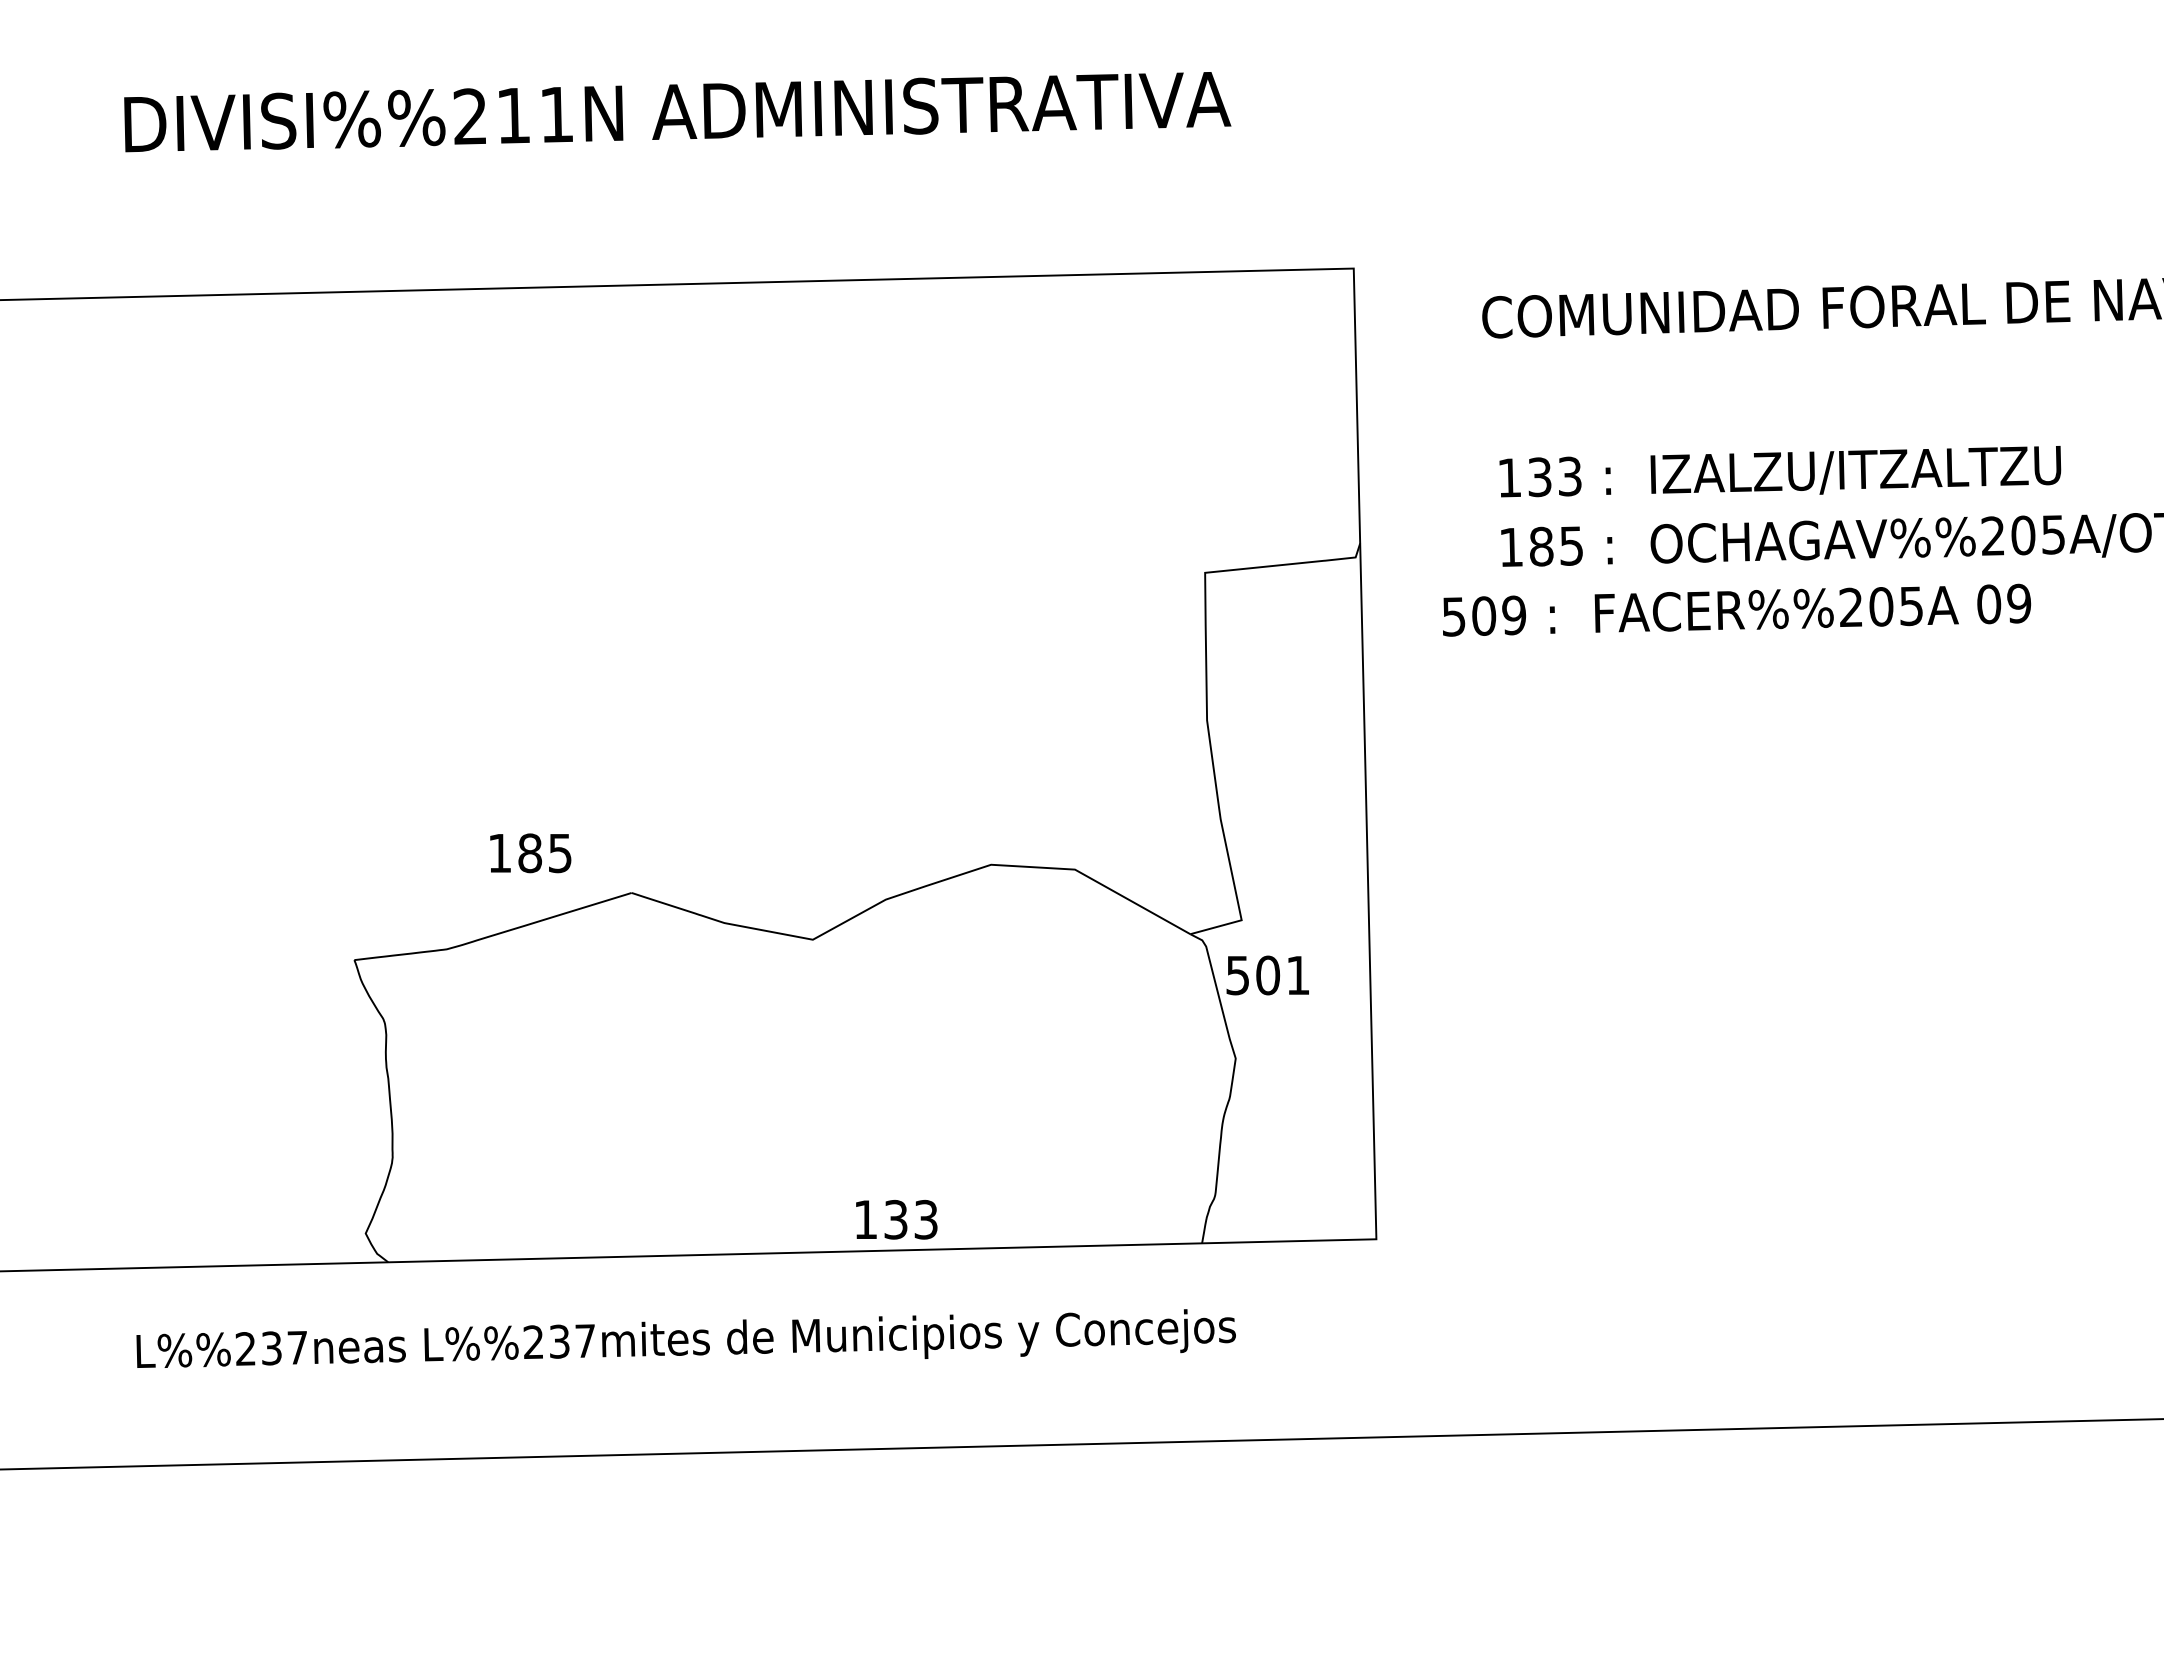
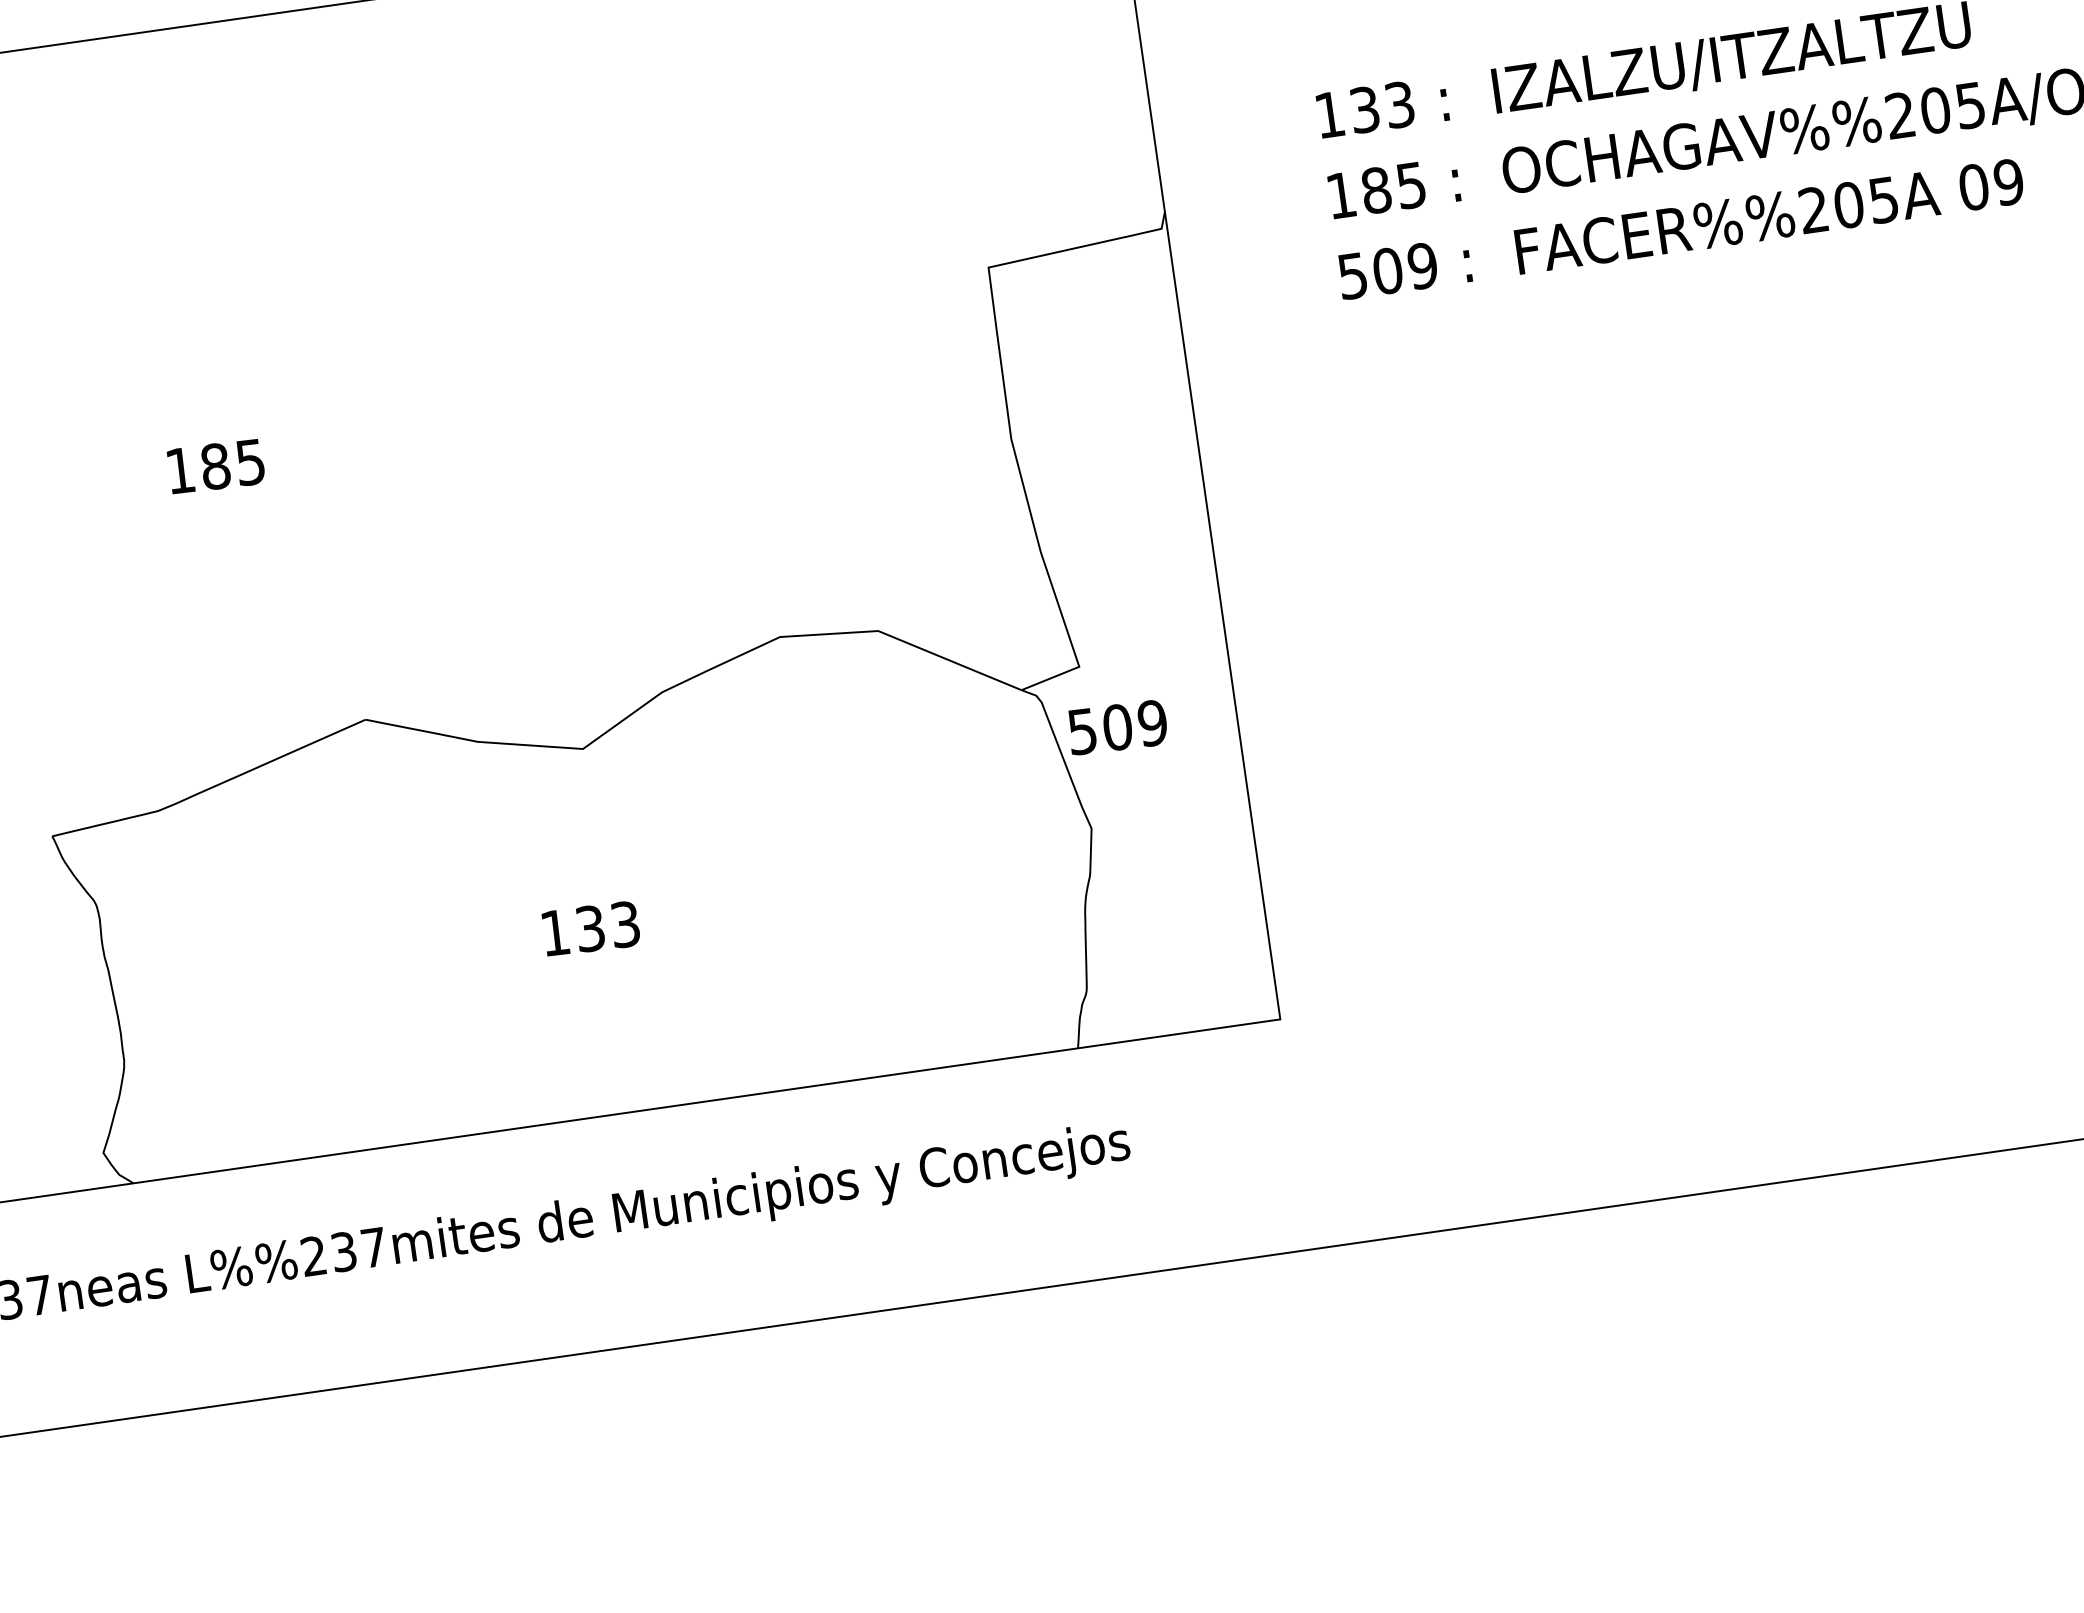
text: (1737, 609) -> (1681, 228), moved
text: (530, 853) -> (216, 466), moved
text: (1297, 975) -> (1151, 723), 501 -> 509
text: (896, 1219) -> (590, 928), moved

